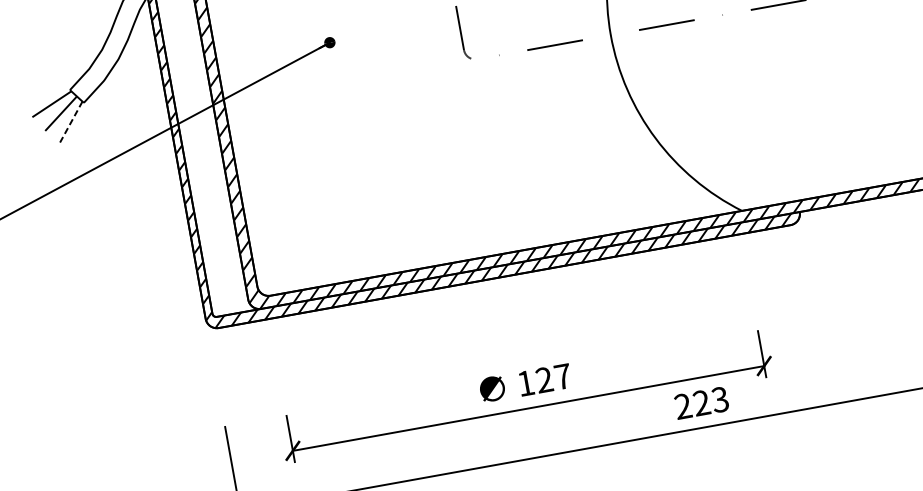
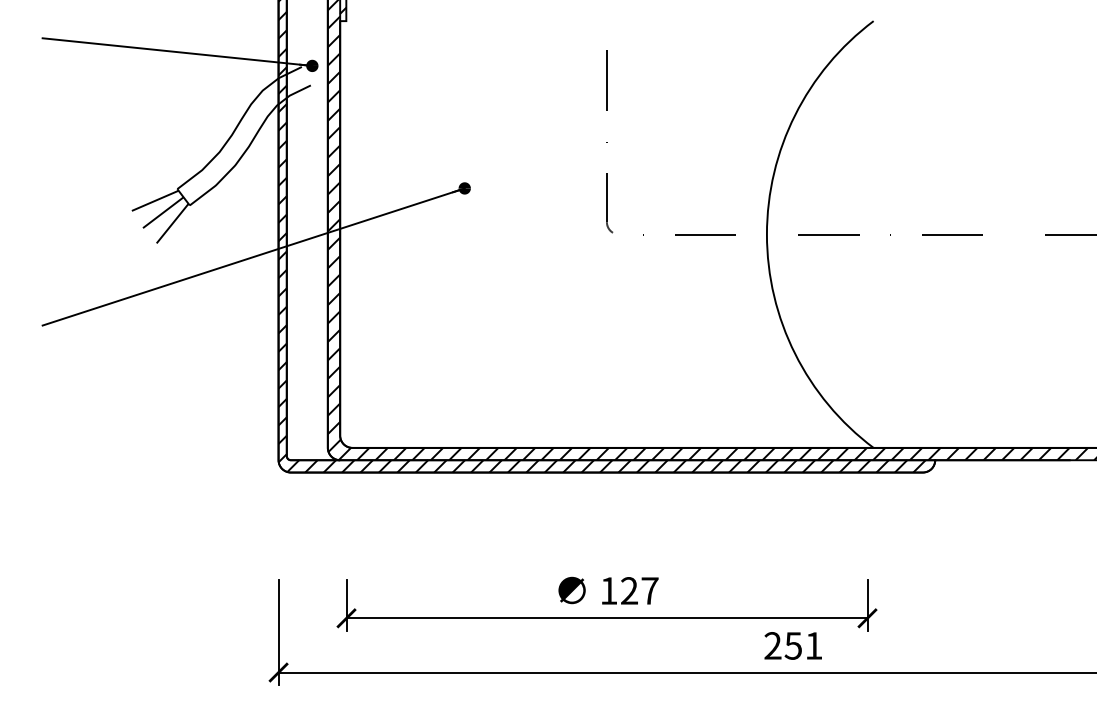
line: (71, 122) -> (172, 224), dashed -> solid
text: (710, 401) -> (803, 645), 223 -> 251

